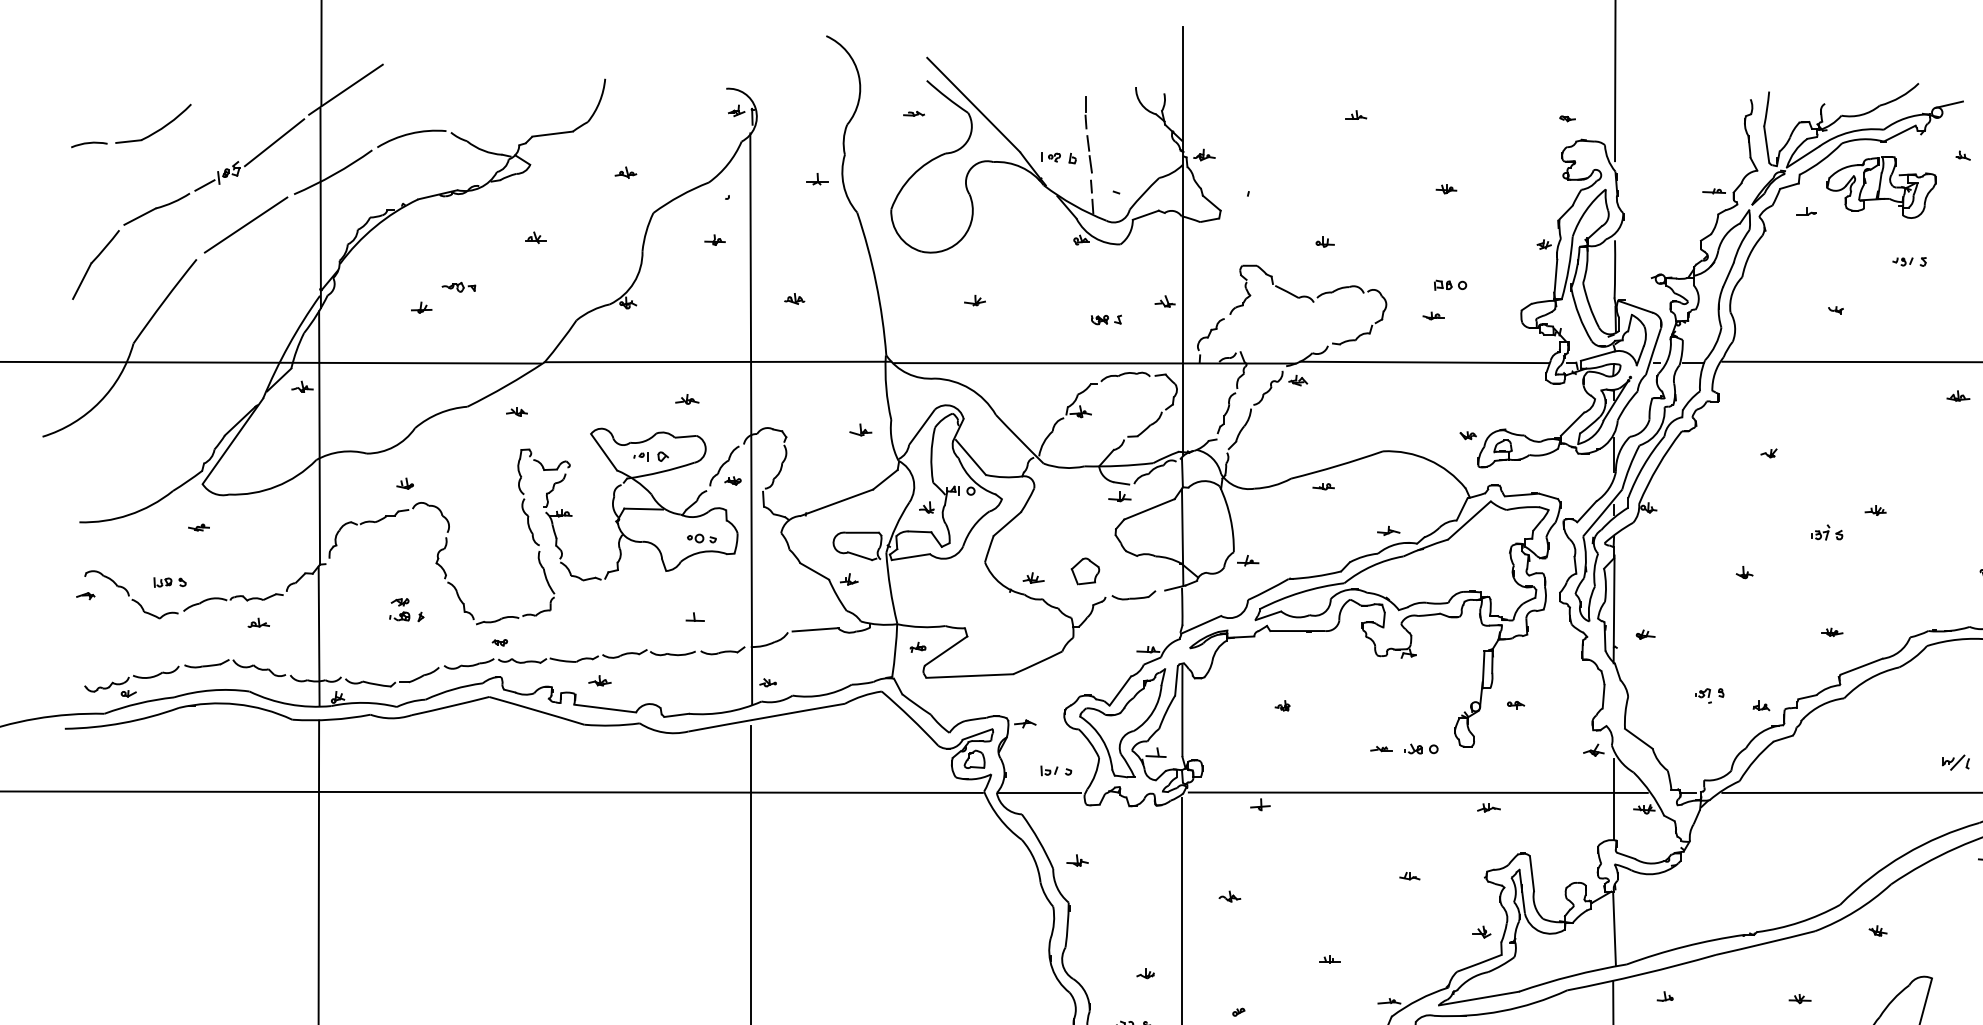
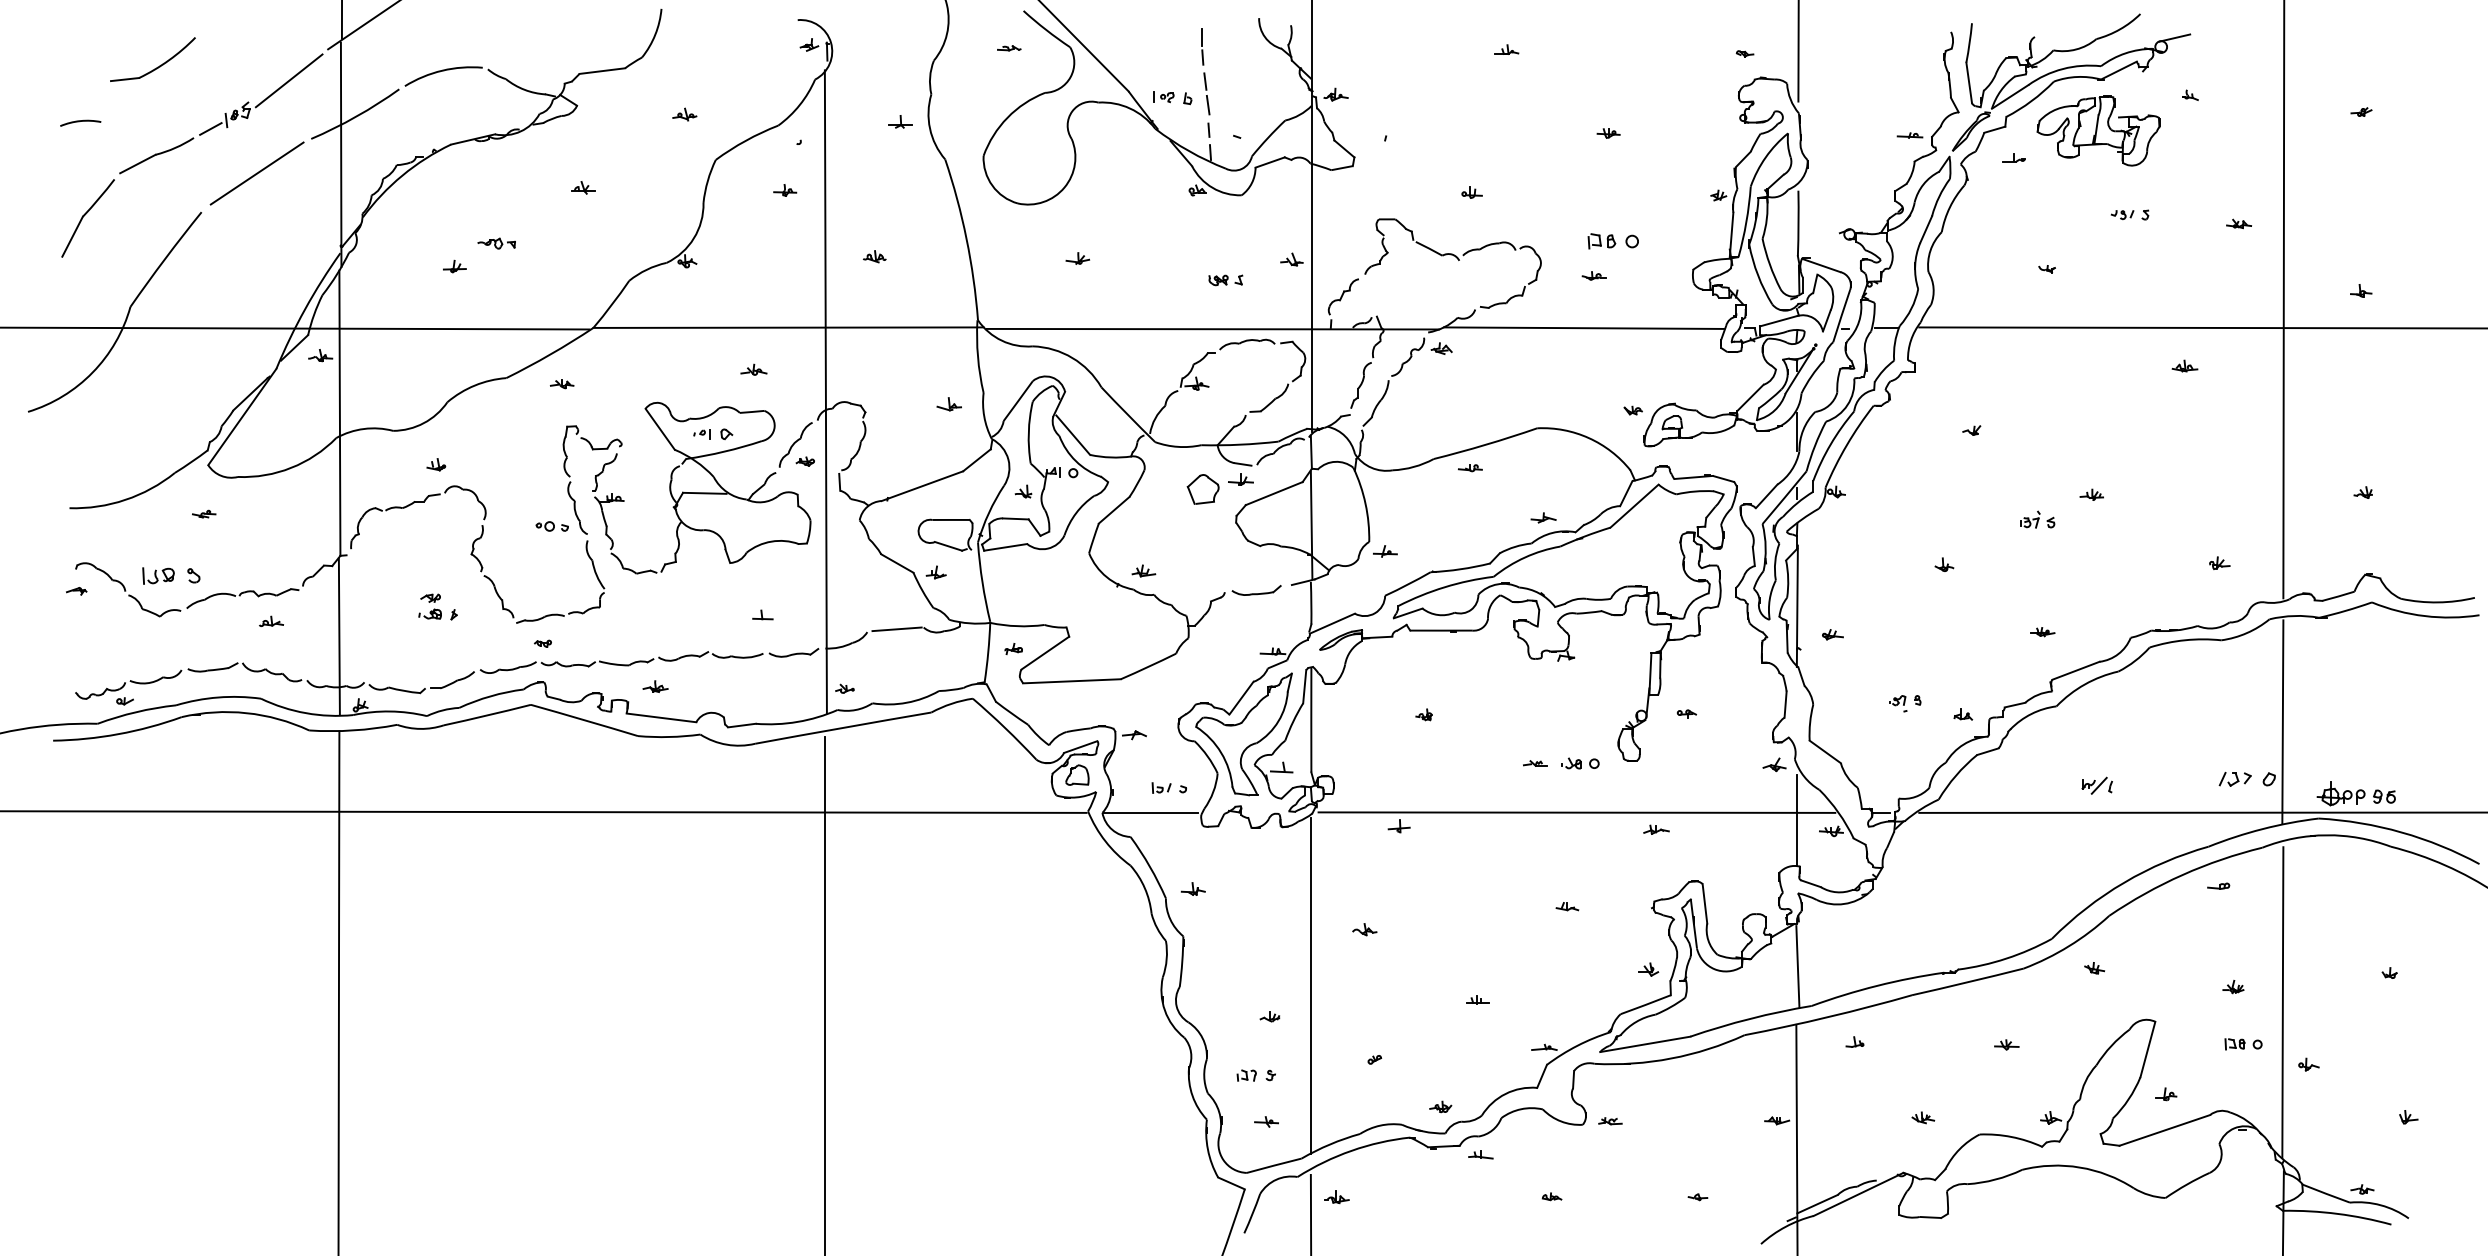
arc: (89, 143) -> (80, 121), moved
part: (1449, 285) -> (1612, 241), size x1.4
part: (701, 538) -> (551, 526), moved
part: (1084, 571) -> (1202, 489), moved
part: (169, 582) -> (171, 575), size x1.6
part: (1955, 762) -> (2096, 785), moved

